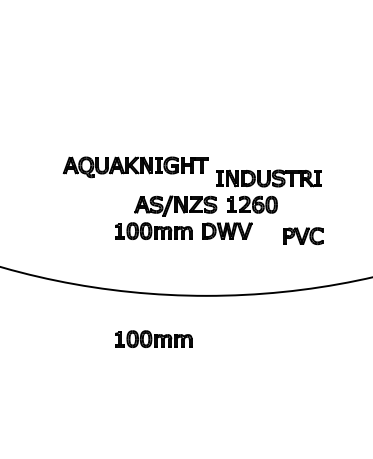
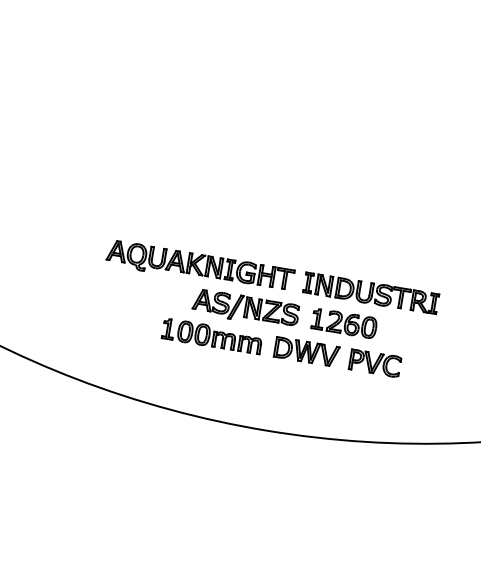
part: (135, 167) -> (199, 267), moved
part: (303, 236) -> (374, 363), moved
part: (153, 338) -> (189, 474), removed

